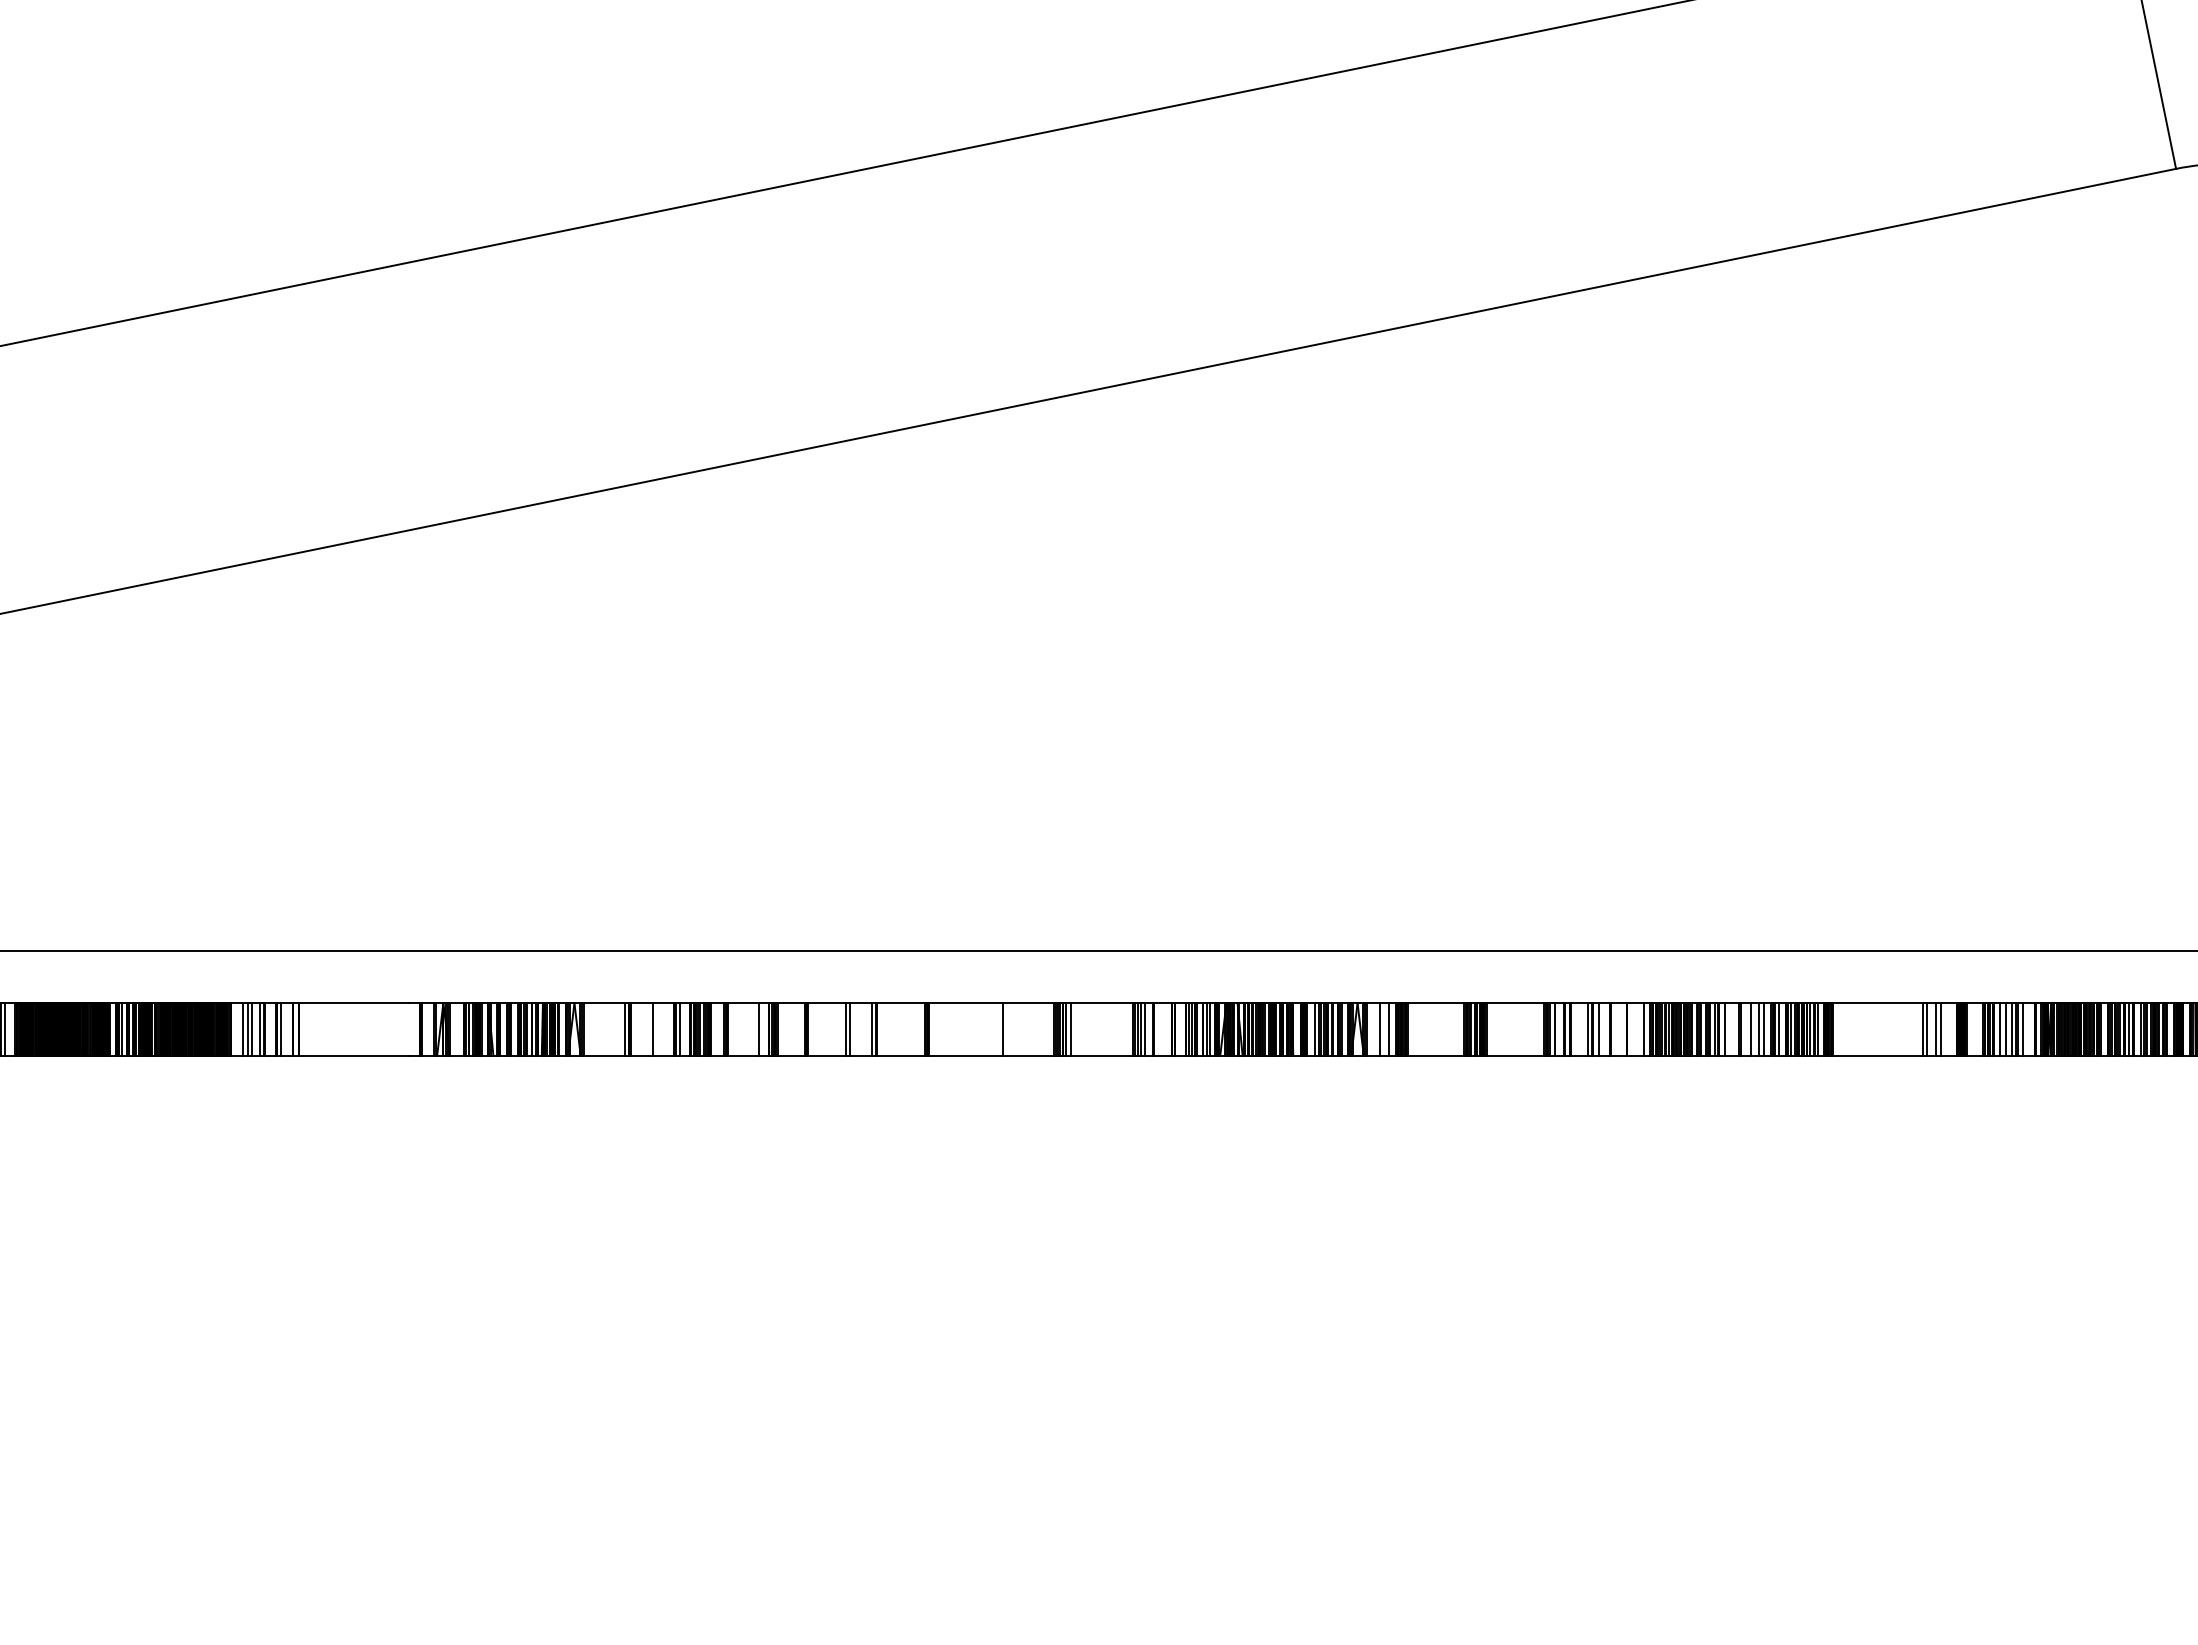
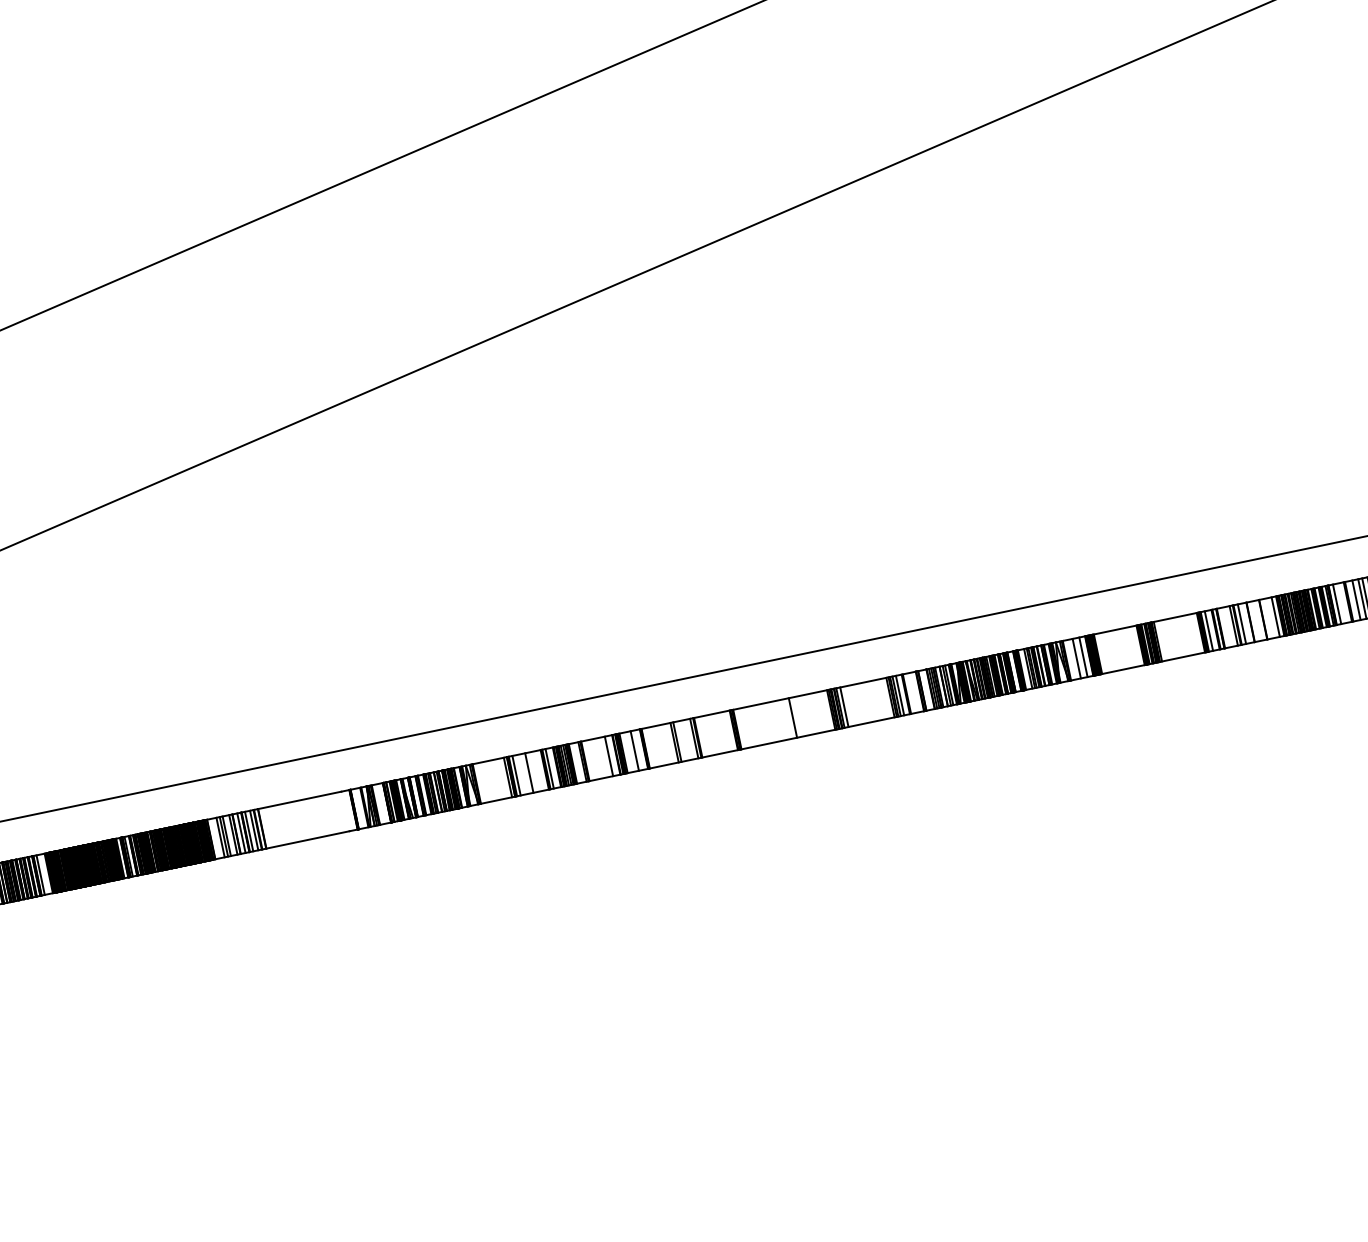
line: (271, 1029) -> (241, 833), added
line: (288, 1029) -> (254, 830), added
line: (636, 1029) -> (516, 775), added
line: (793, 1029) -> (635, 751), added

